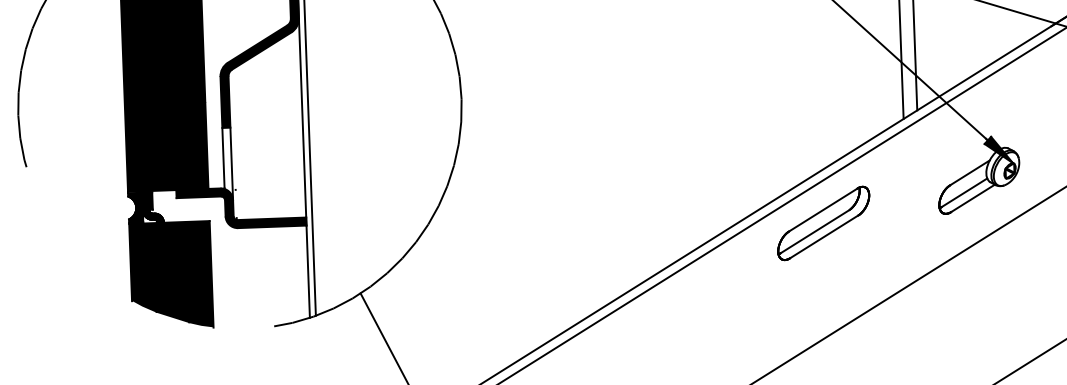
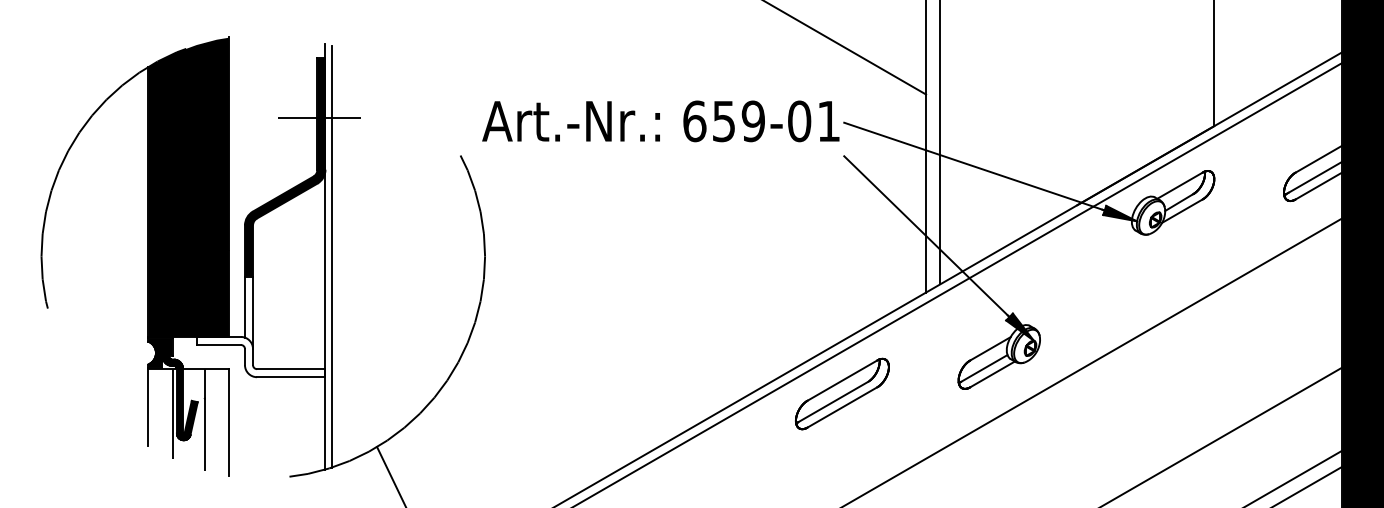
fill: (240, 207) -> (260, 356), removed
fill: (171, 275) -> (188, 422), removed

